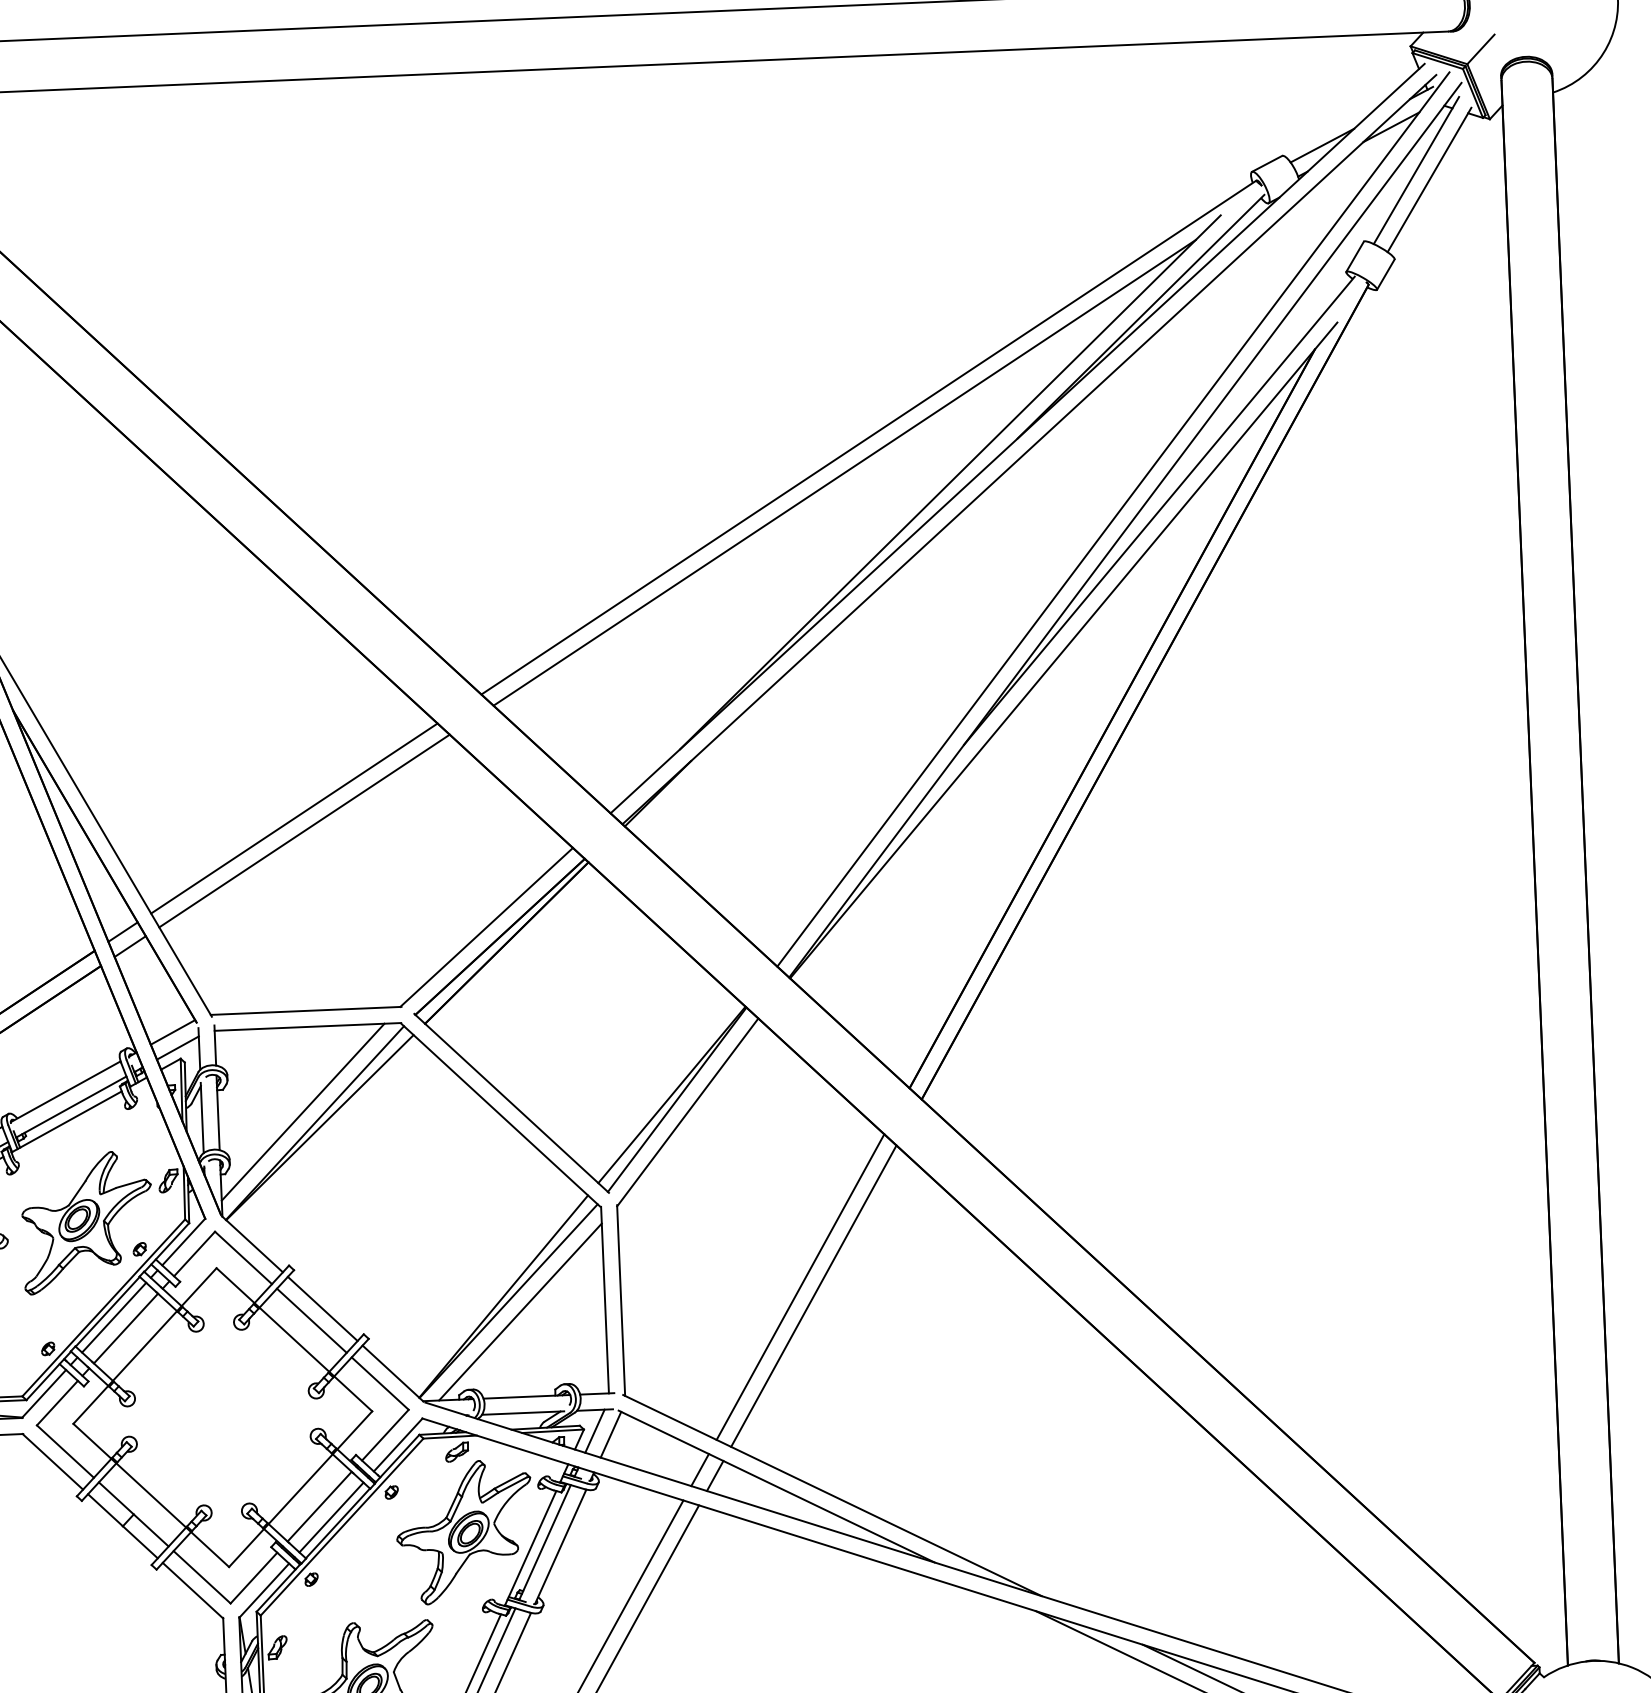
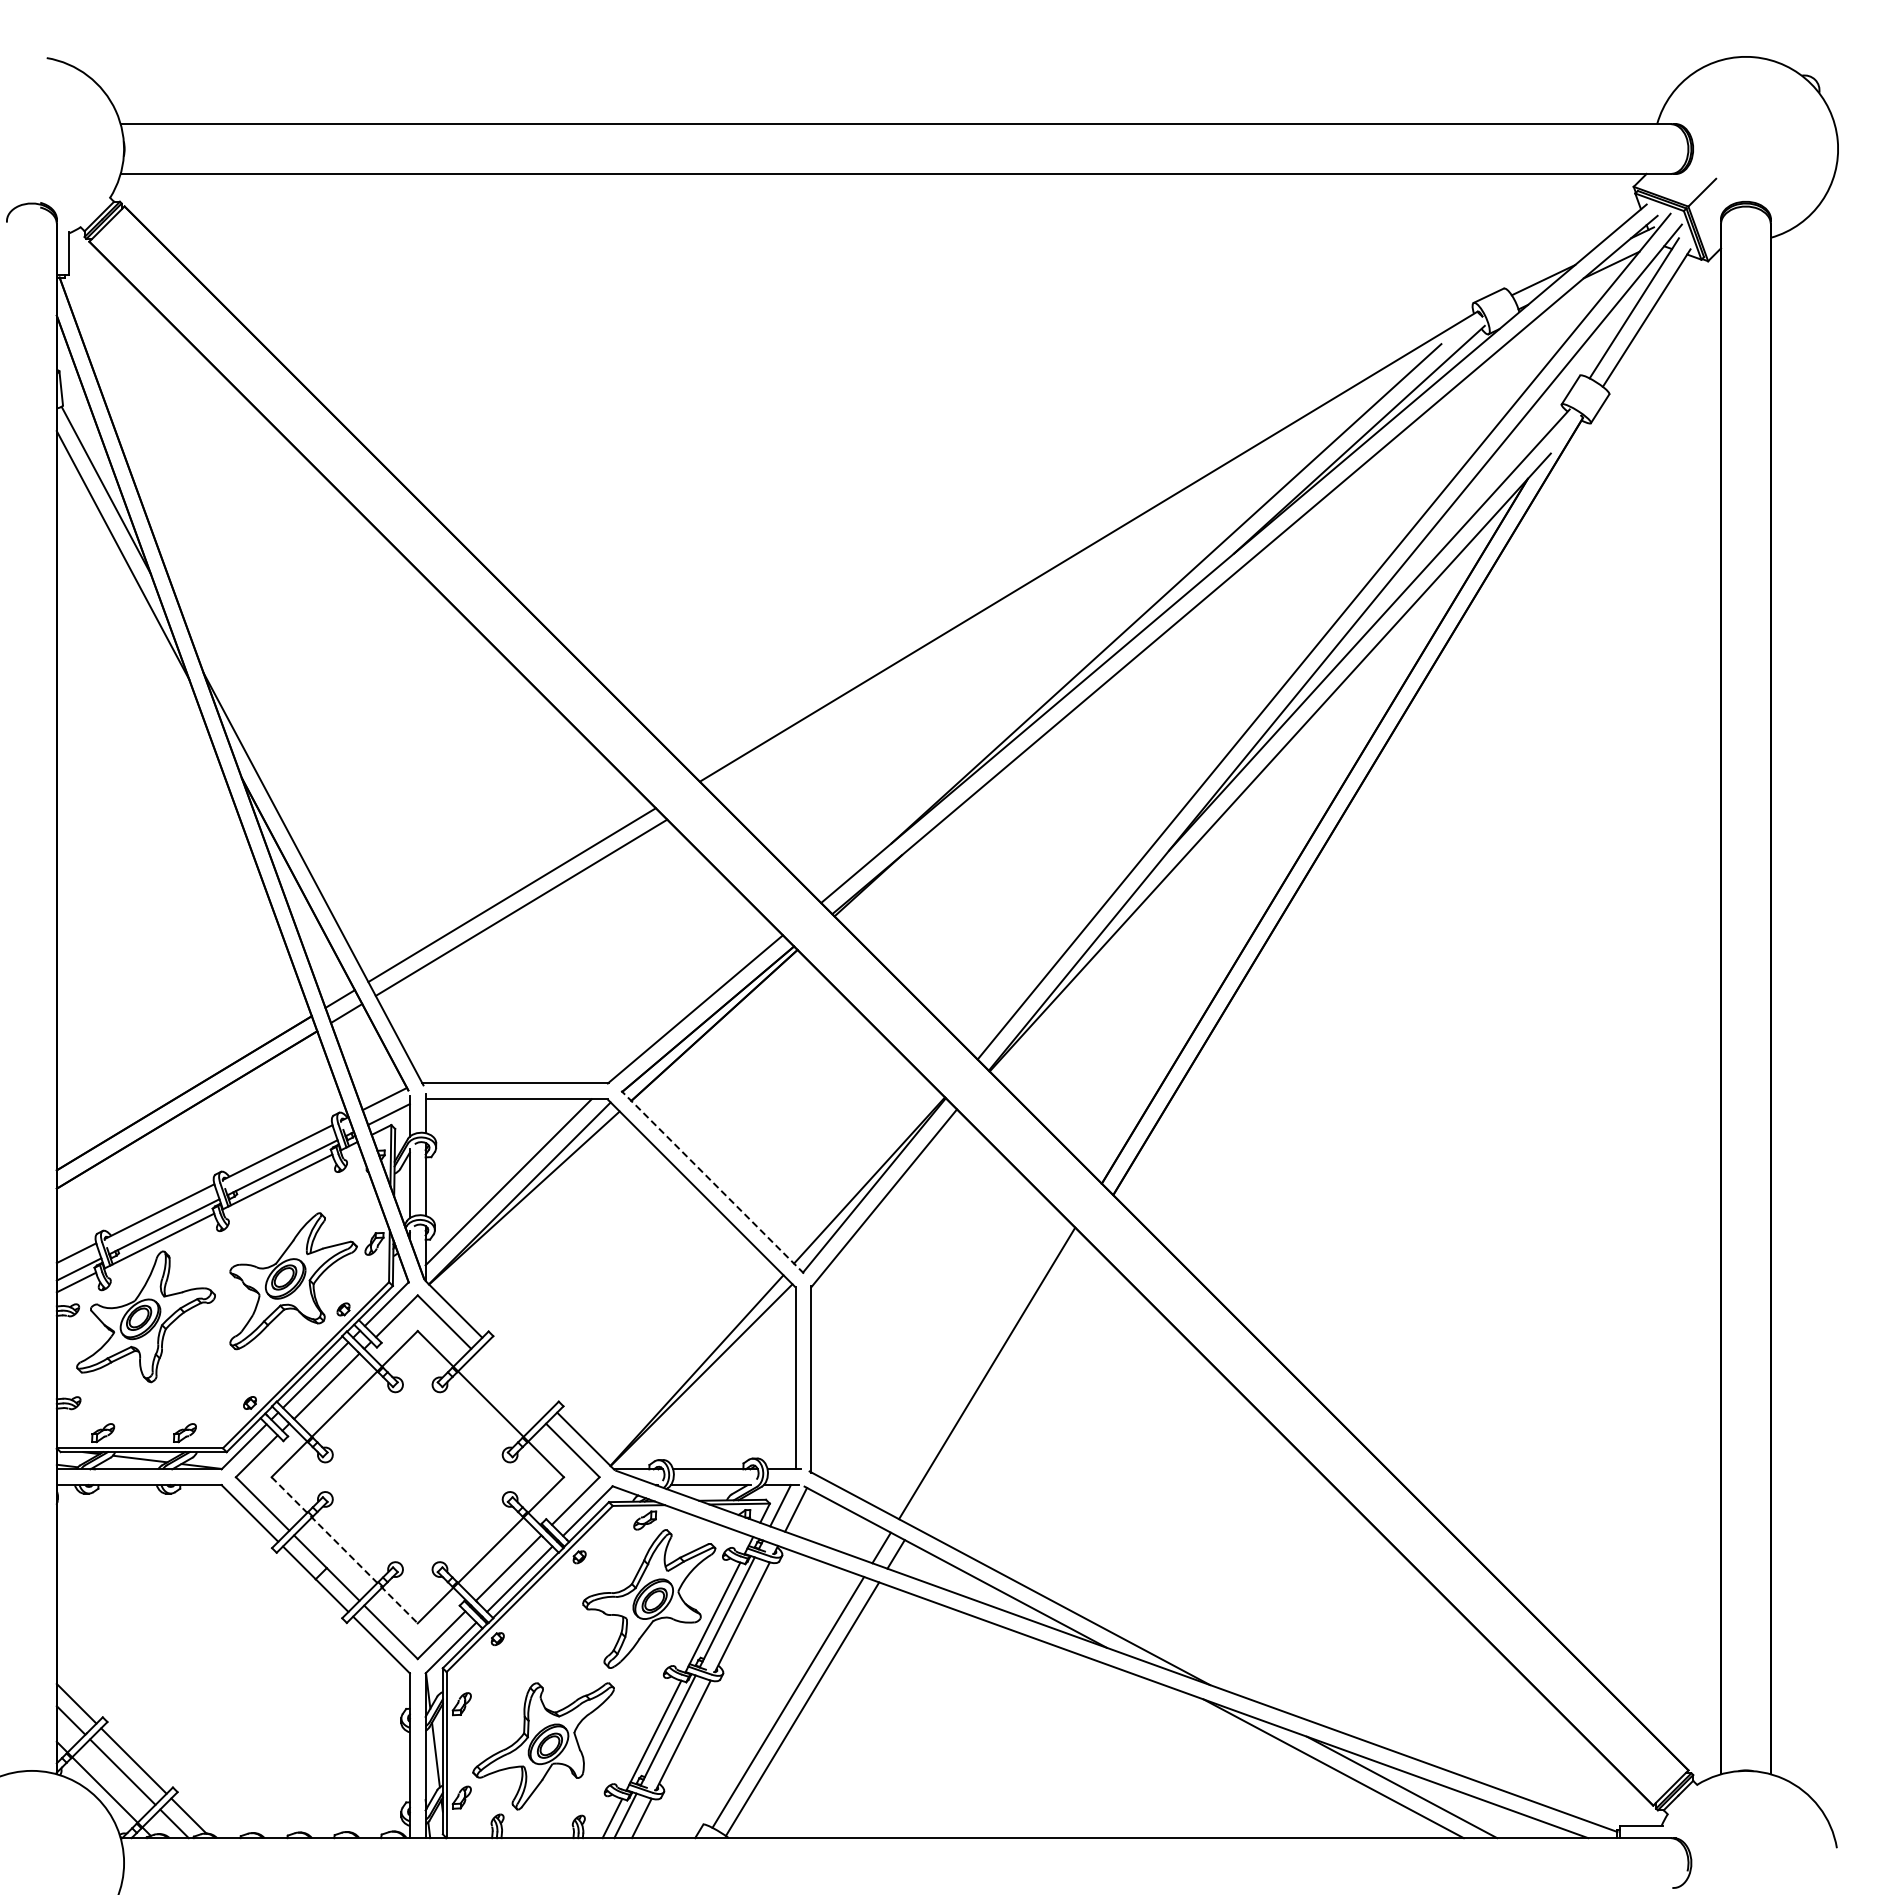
line: (844, 473) -> (1063, 580), removed
line: (511, 1102) -> (712, 1181), solid -> dashed
line: (813, 1295) -> (999, 1382), removed
line: (322, 1308) -> (519, 1374), removed
line: (520, 1312) -> (712, 1386), removed
line: (311, 1320) -> (508, 1386), removed
line: (152, 1495) -> (345, 1550), solid -> dashed

